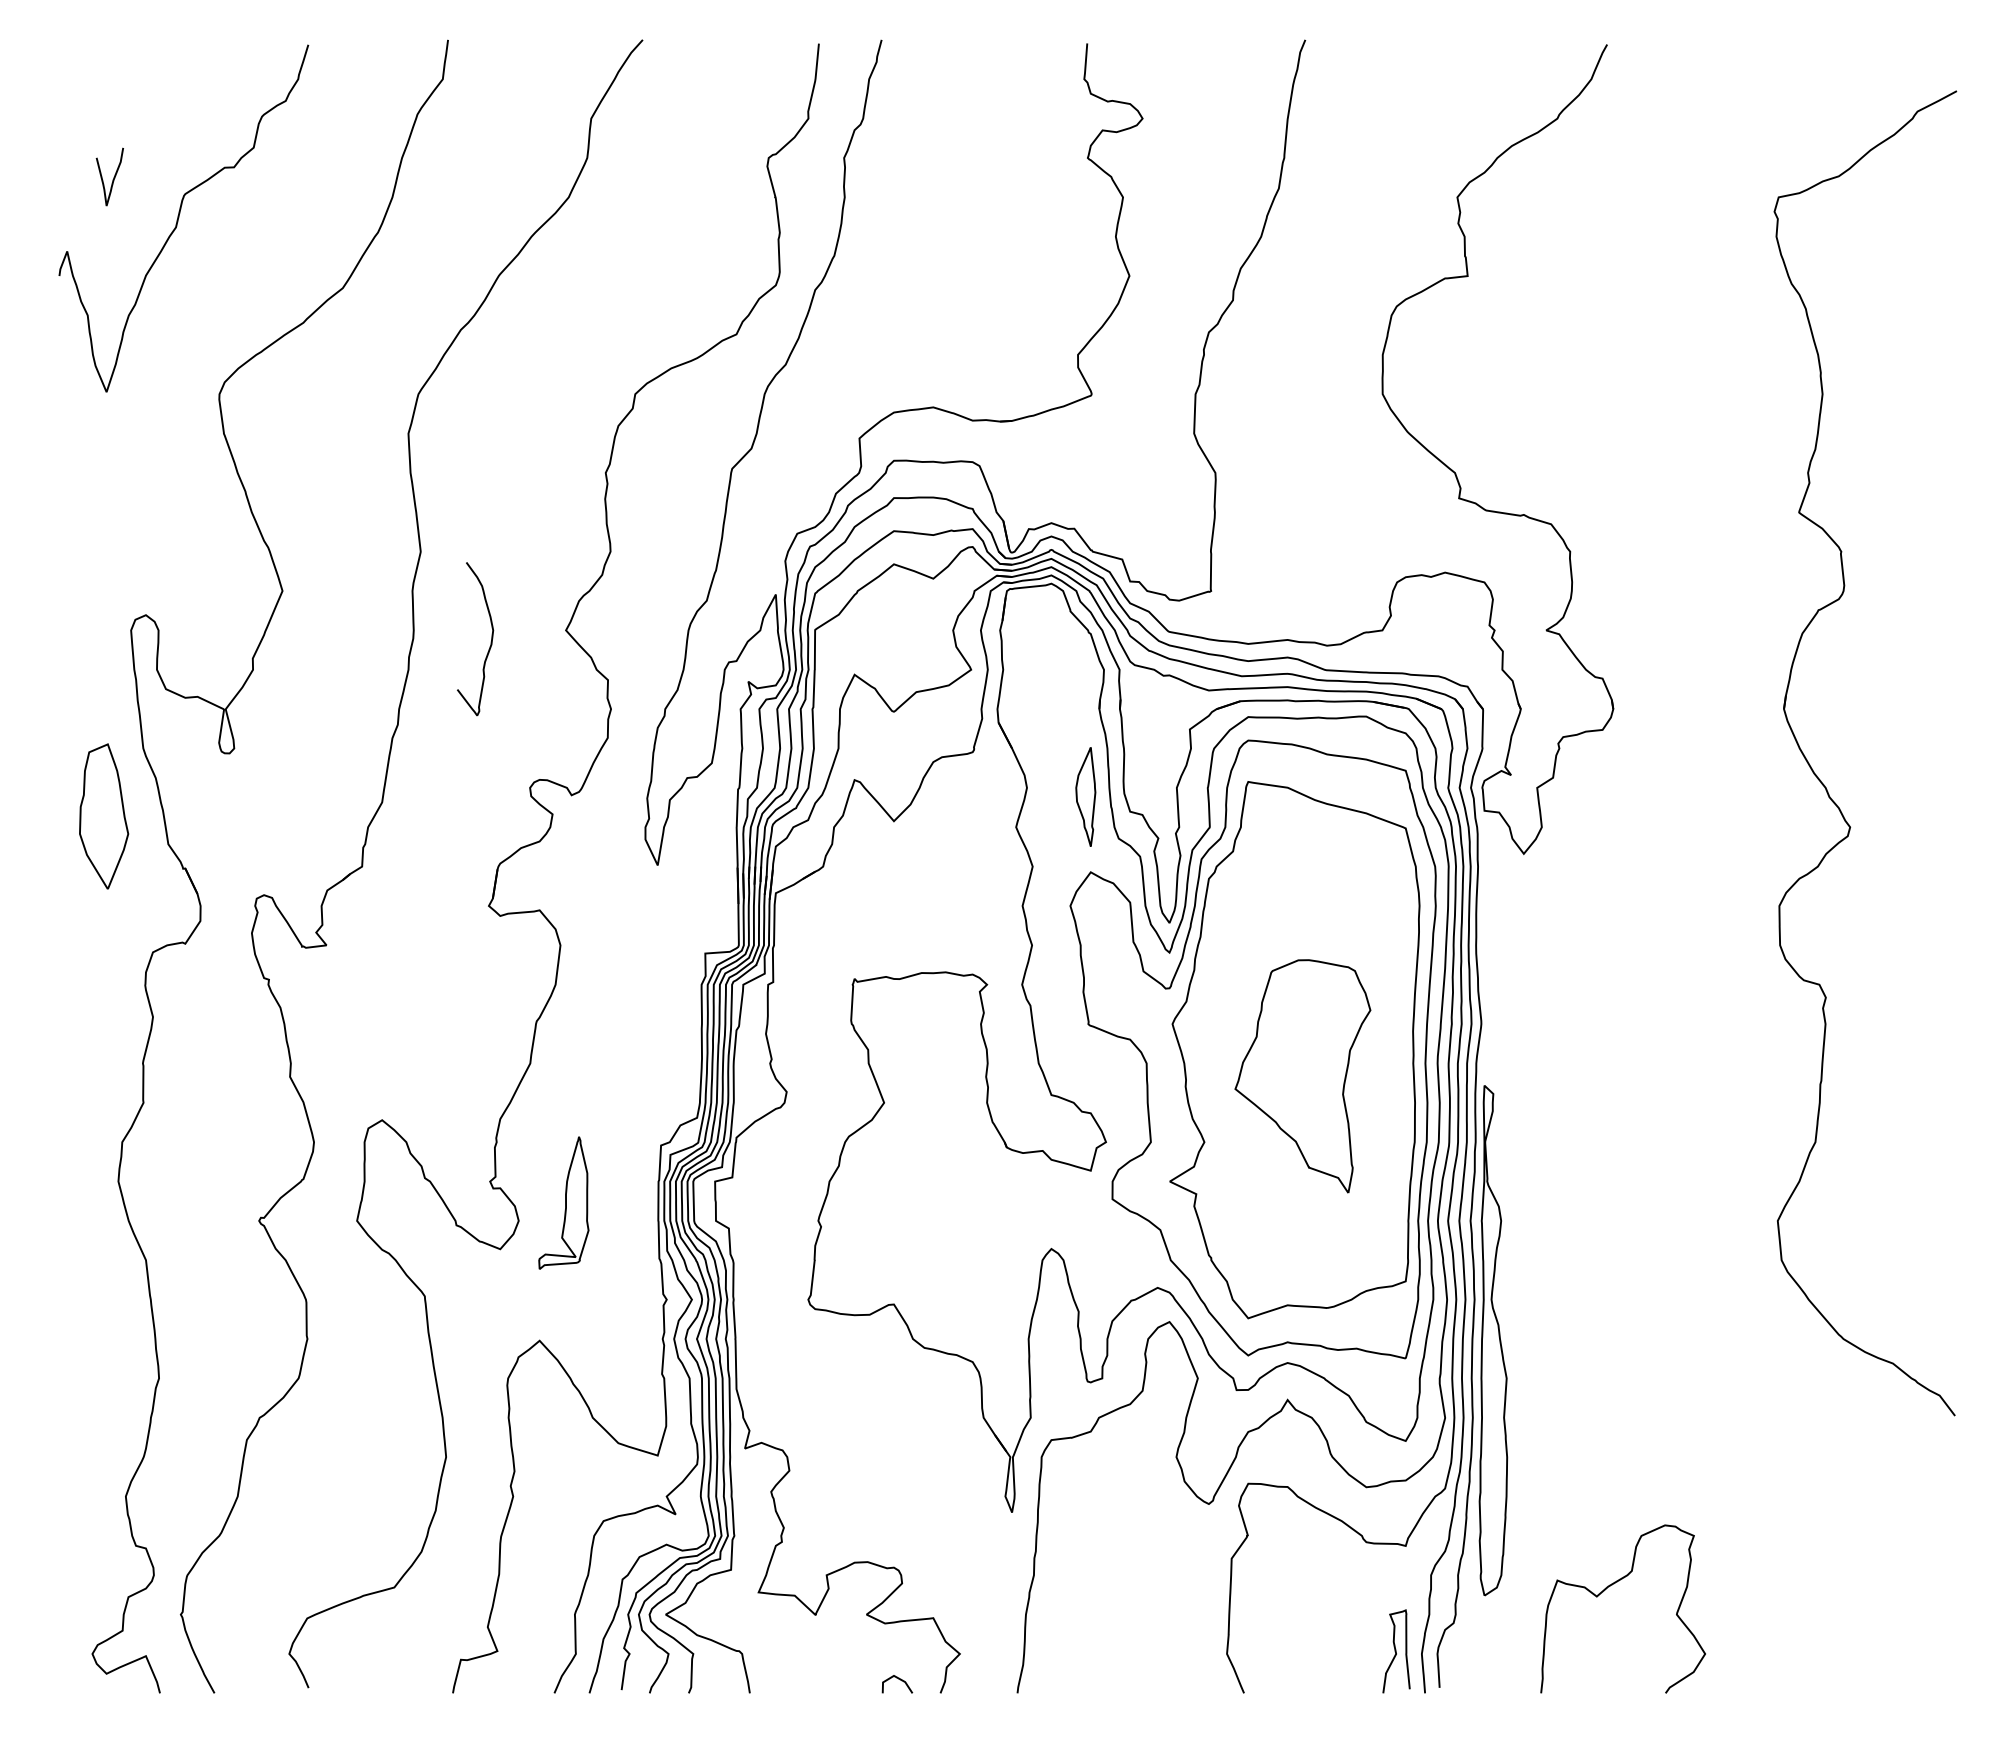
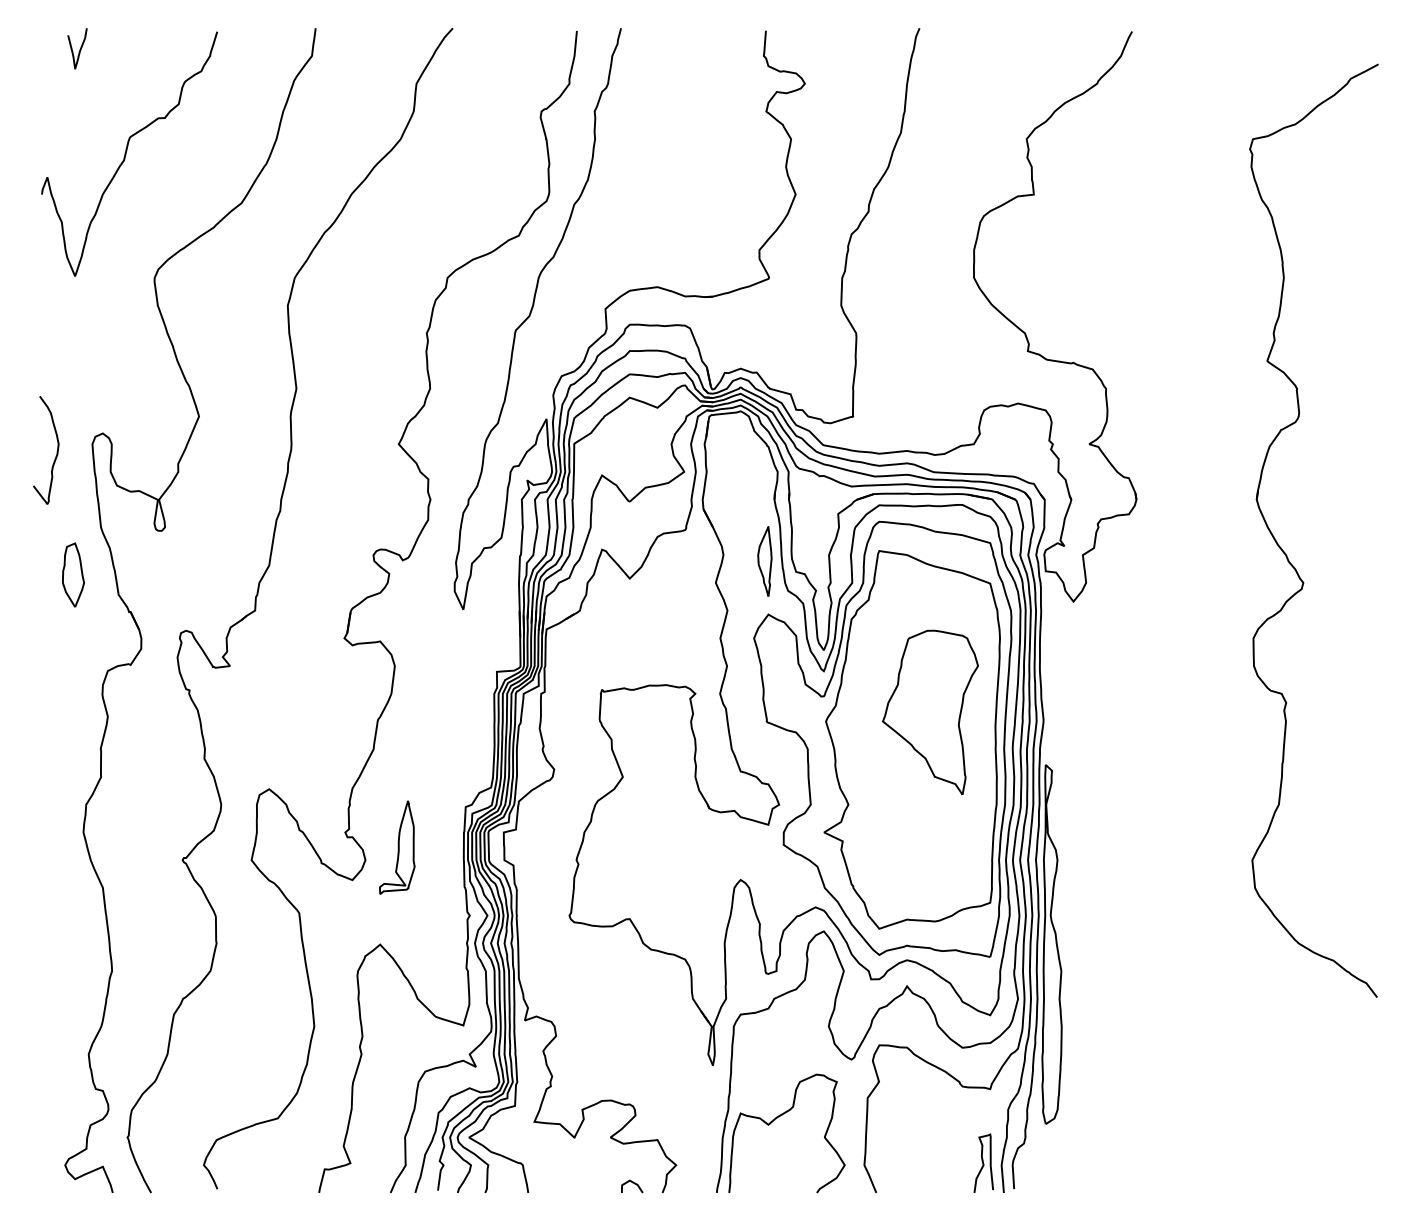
curve: (113, 177) -> (80, 49), moved
curve: (490, 642) -> (56, 452), moved
part: (104, 815) -> (73, 574), size x0.62
part: (1302, 1076) -> (930, 712), moved
curve: (1605, 1590) -> (774, 1120), moved

